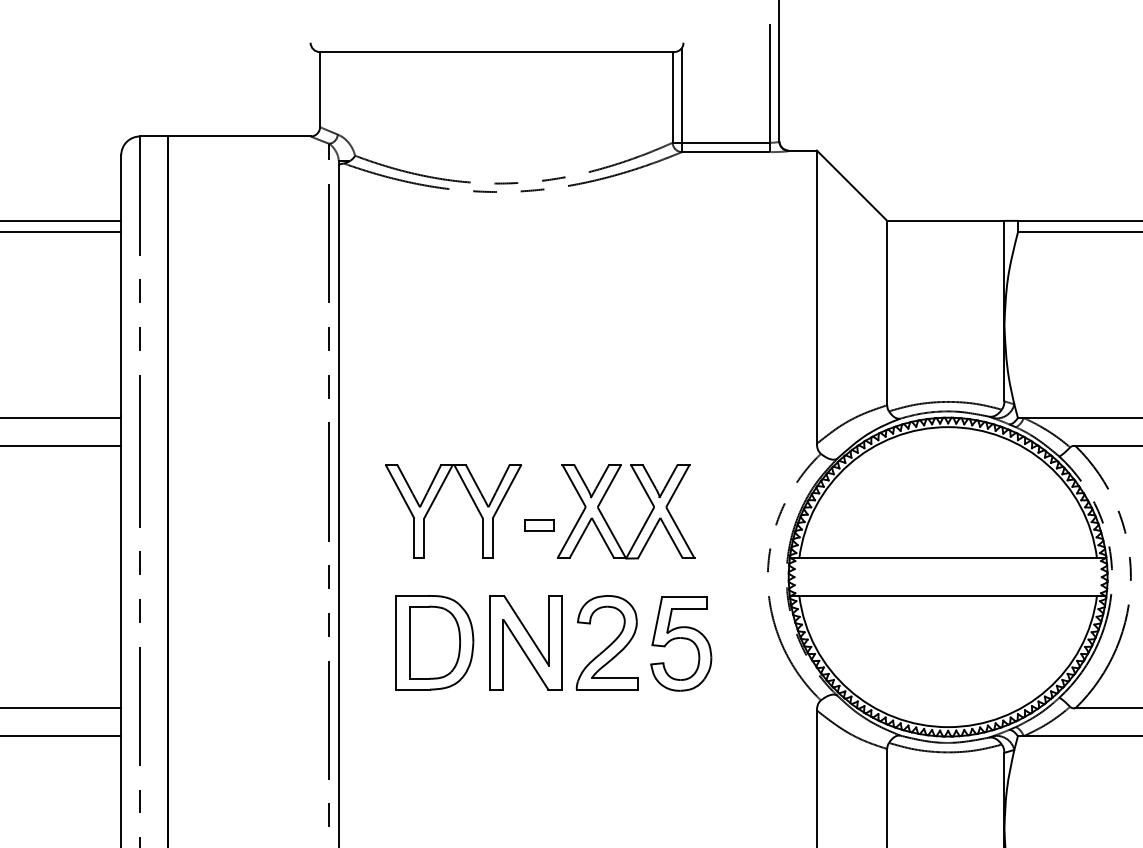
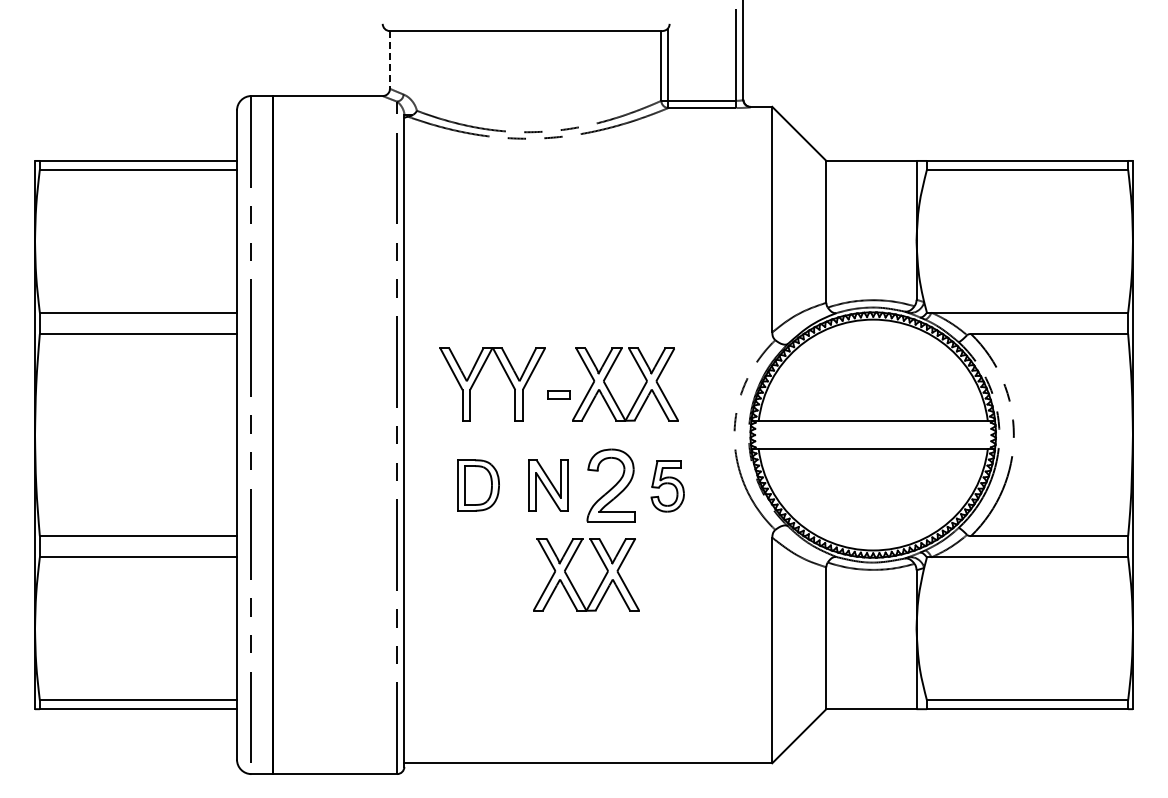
line: (319, 90) -> (389, 60), solid -> dashed
part: (435, 642) -> (478, 485), size x0.7
part: (526, 642) -> (548, 485), size x0.7
part: (680, 644) -> (667, 486), size x0.7
part: (593, 768) -> (600, 582), added

